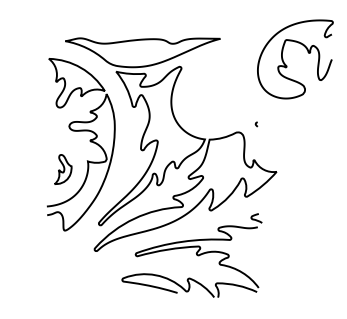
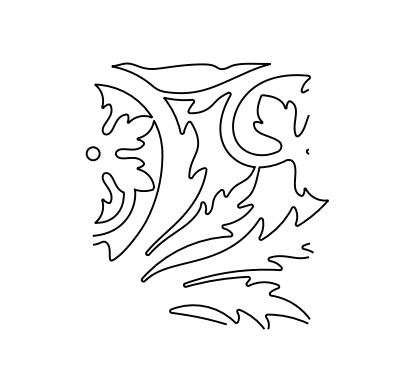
curve: (287, 65) -> (263, 121), moved
circle: (46, 126) -> (92, 153), added
part: (63, 169) -> (109, 197), size x1.67

